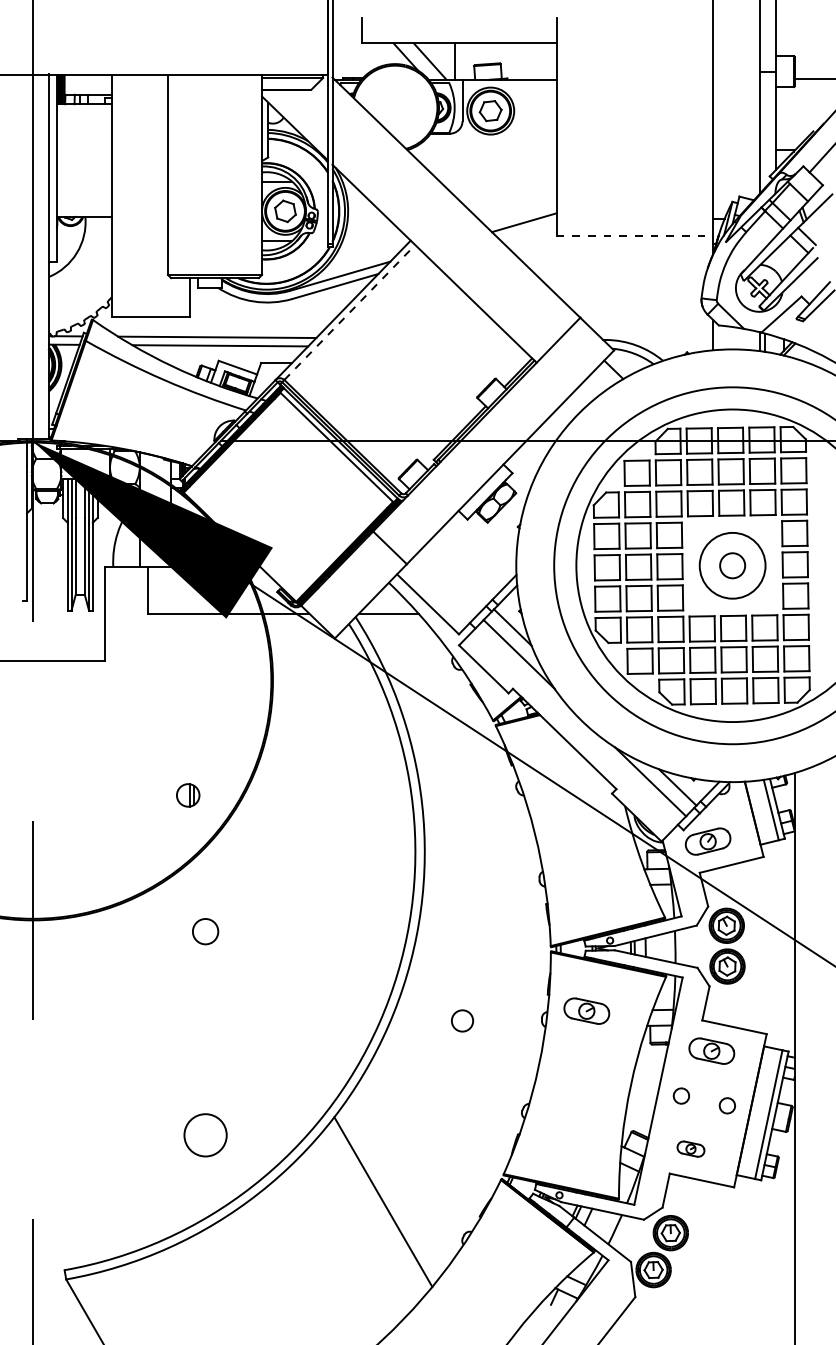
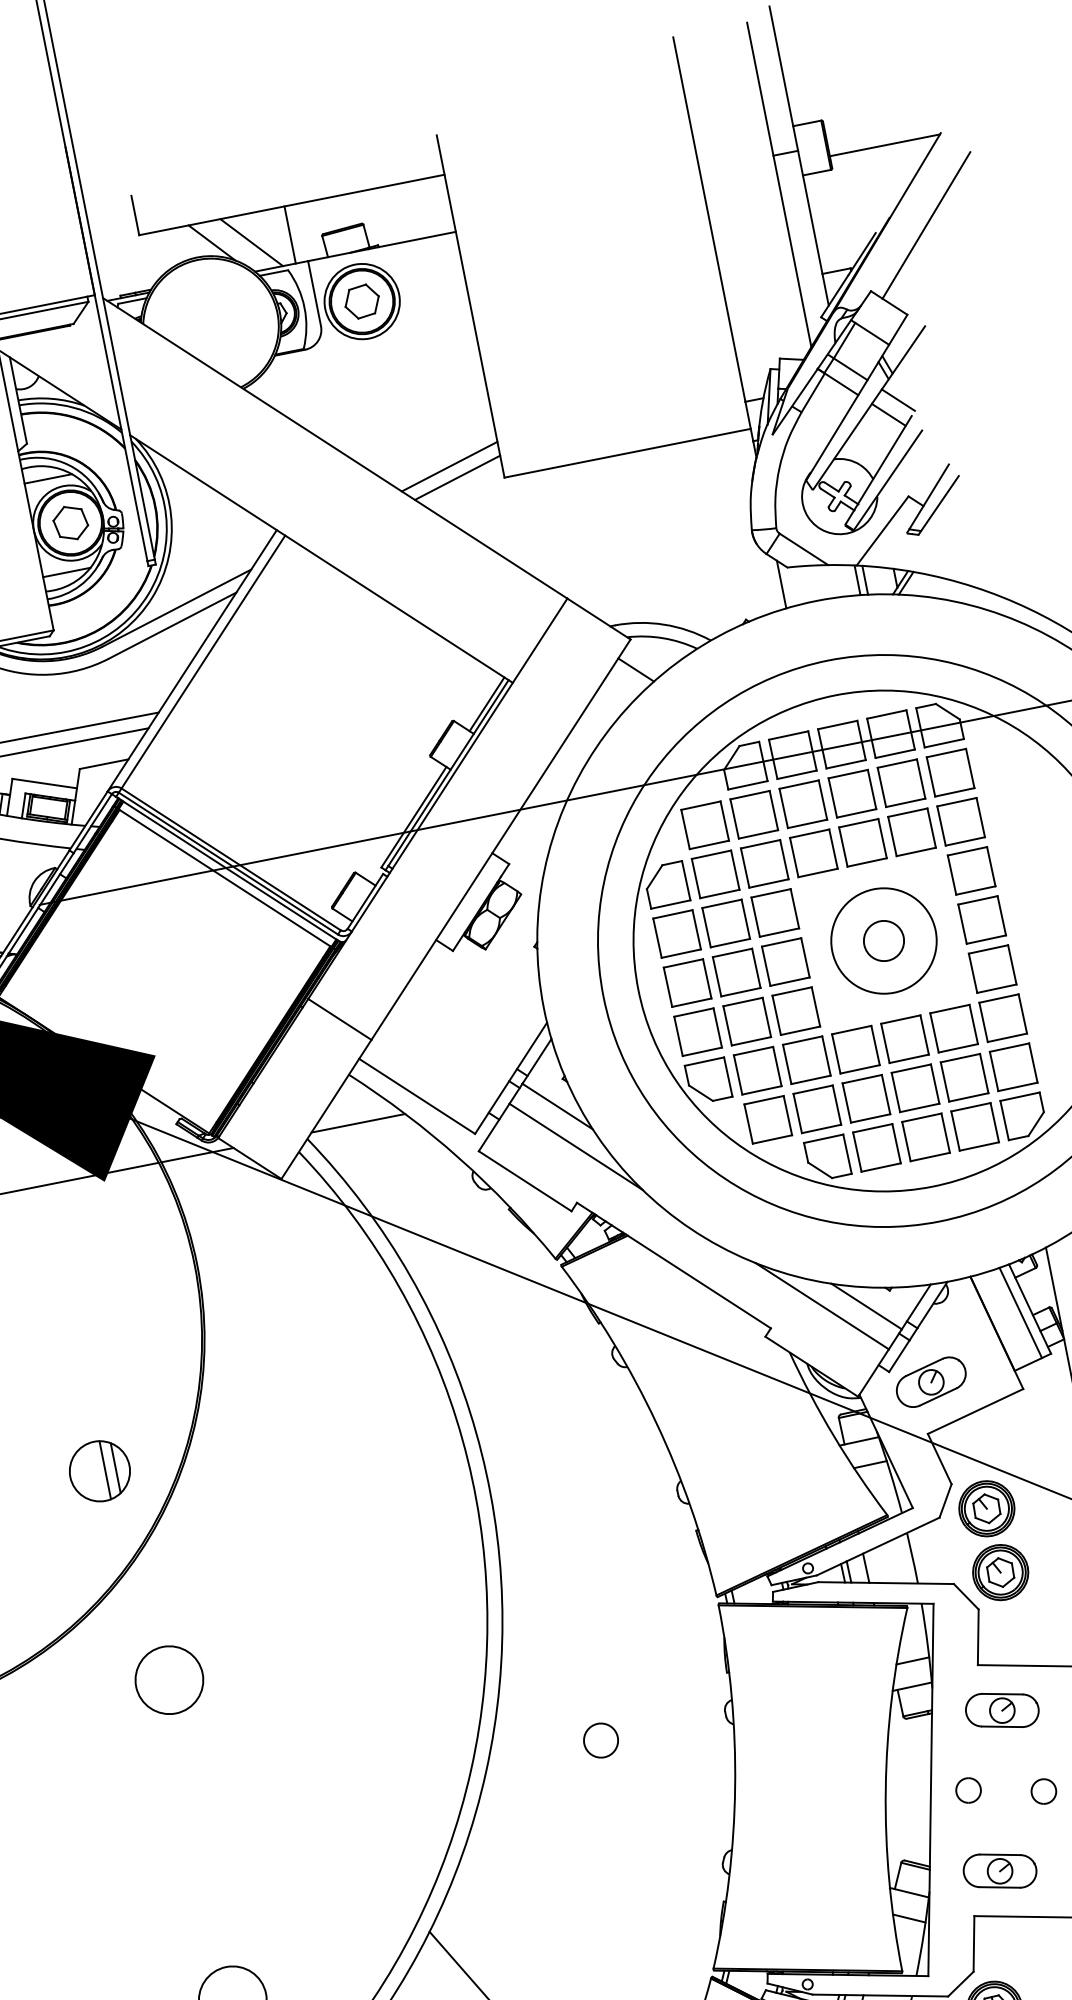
line: (527, 230) -> (457, 477), added
line: (635, 236) -> (628, 453), dashed -> solid
line: (349, 312) -> (202, 662), dashed -> solid
part: (187, 795) -> (98, 1471), size x1.67
circle: (205, 931) -> (169, 1679), size x1.67
part: (586, 1010) -> (792, 1685), removed
part: (690, 1148) -> (999, 1870), size x1.67

